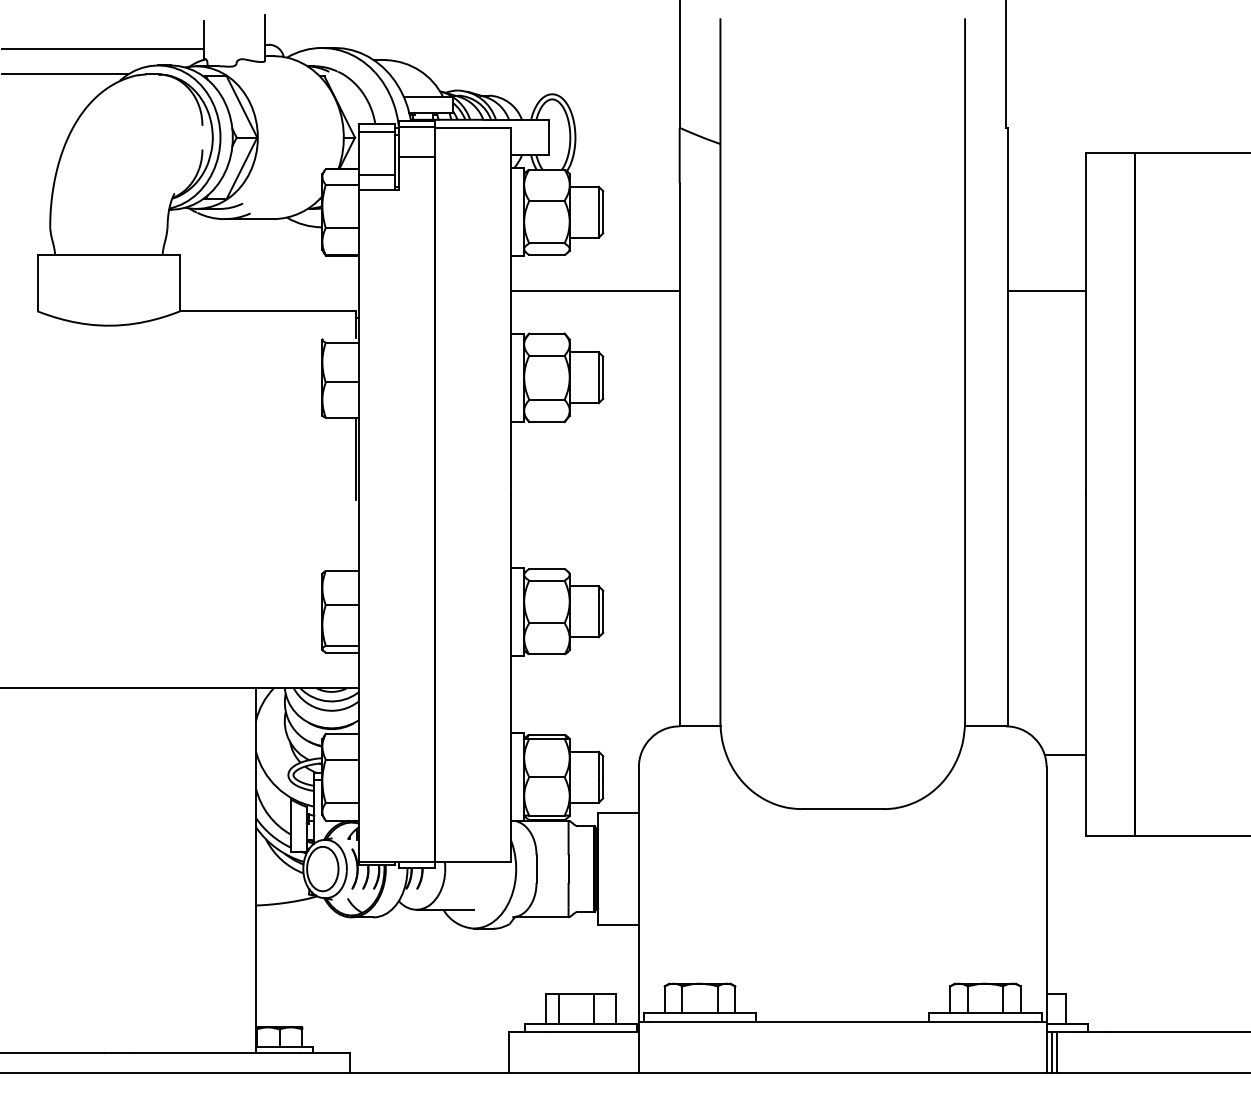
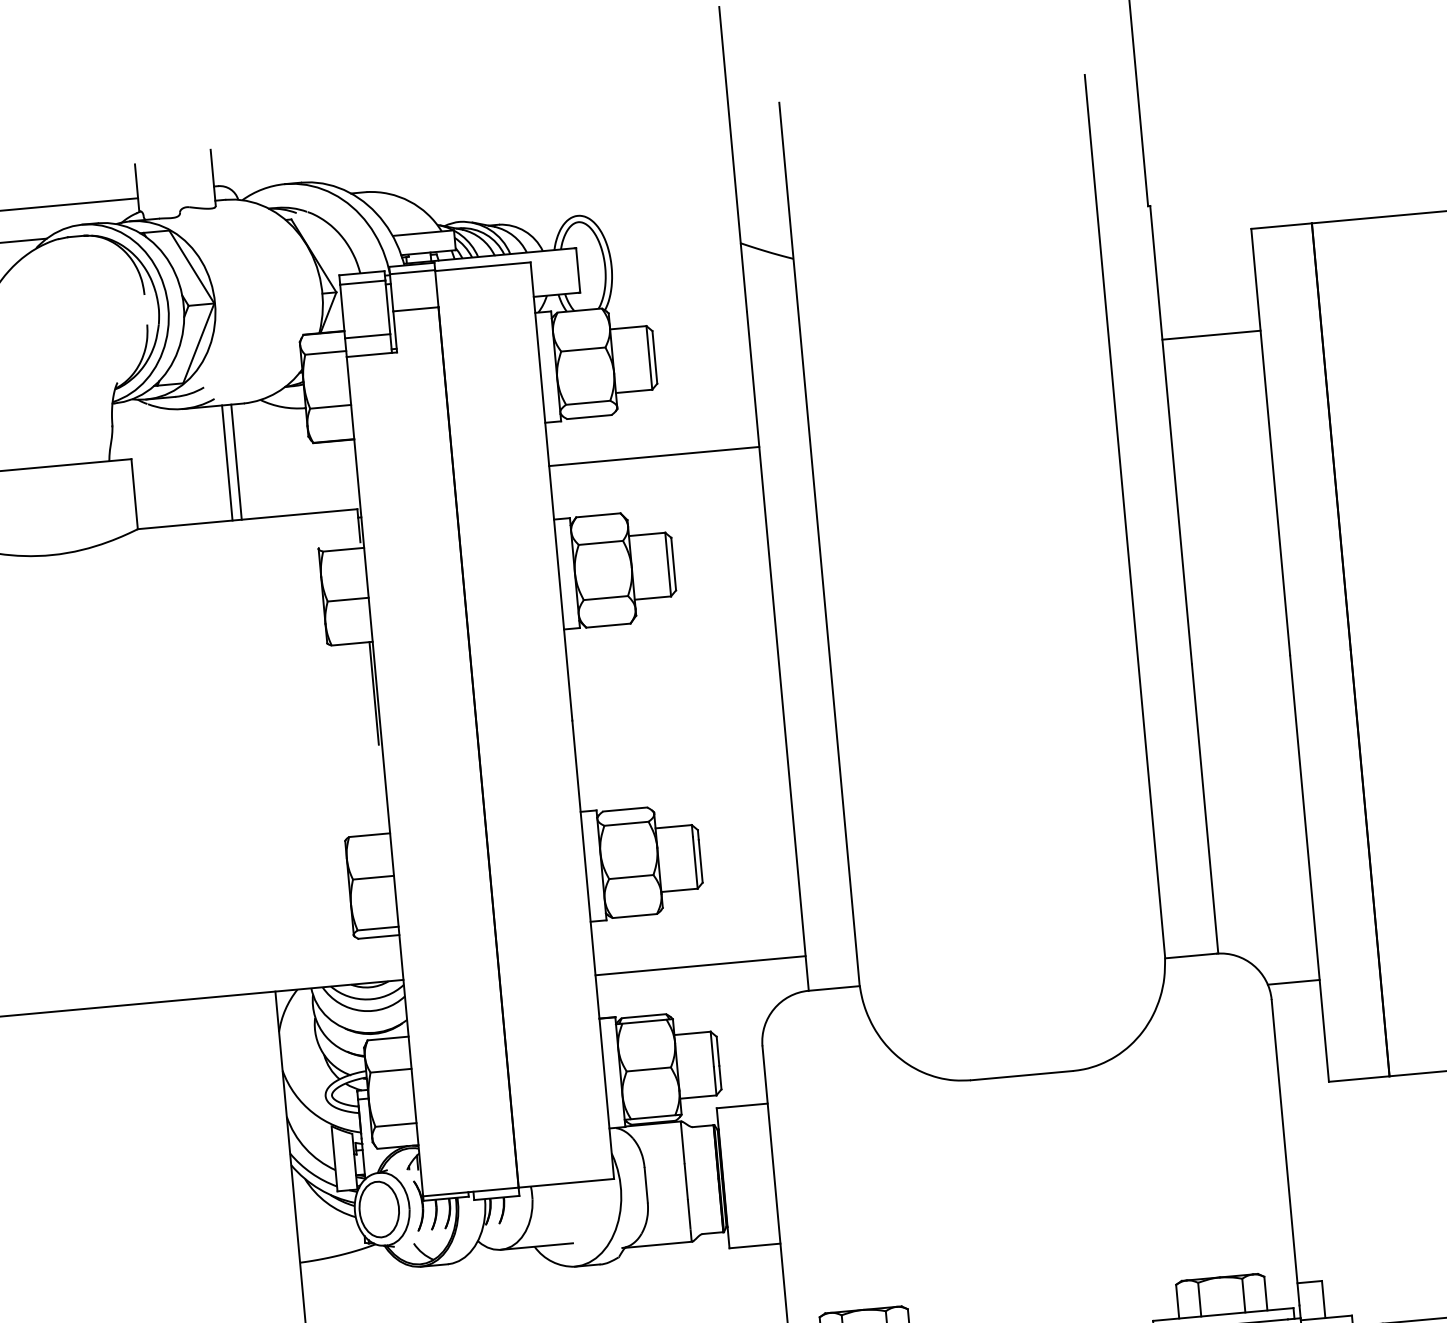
line: (256, 265) -> (227, 463), added
line: (263, 265) -> (236, 462), added
line: (1046, 290) -> (1211, 334), moved
line: (595, 698) -> (700, 965), added

